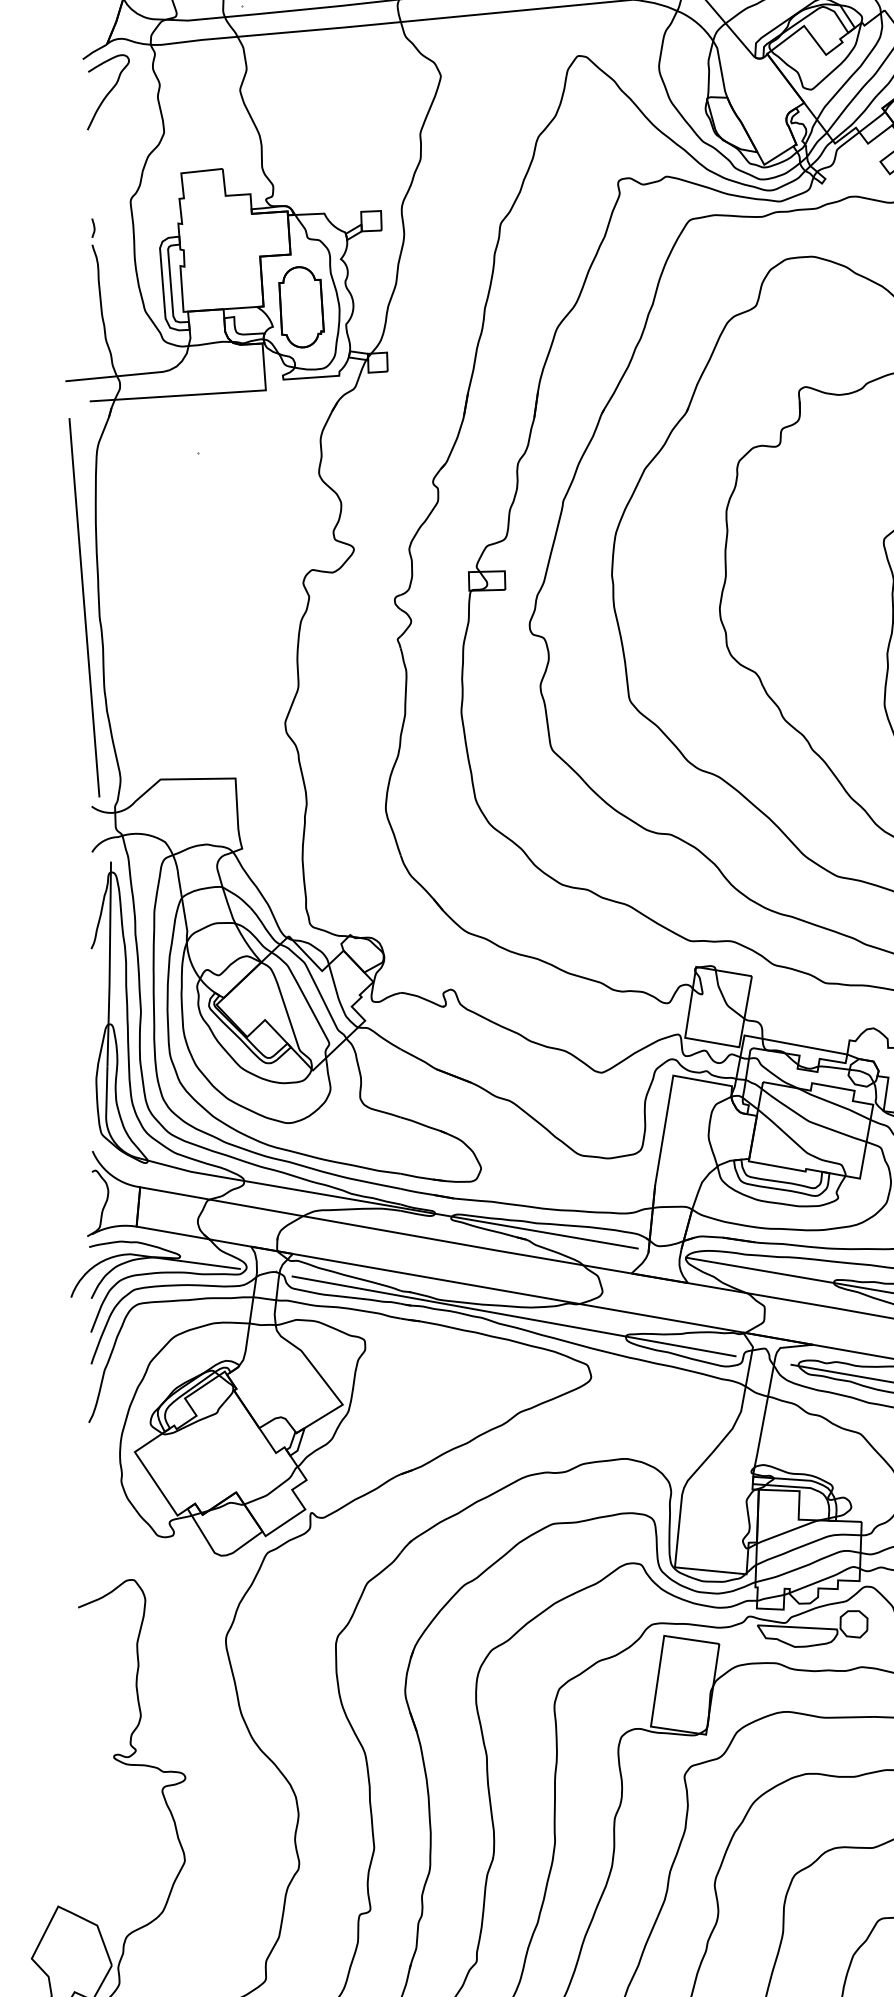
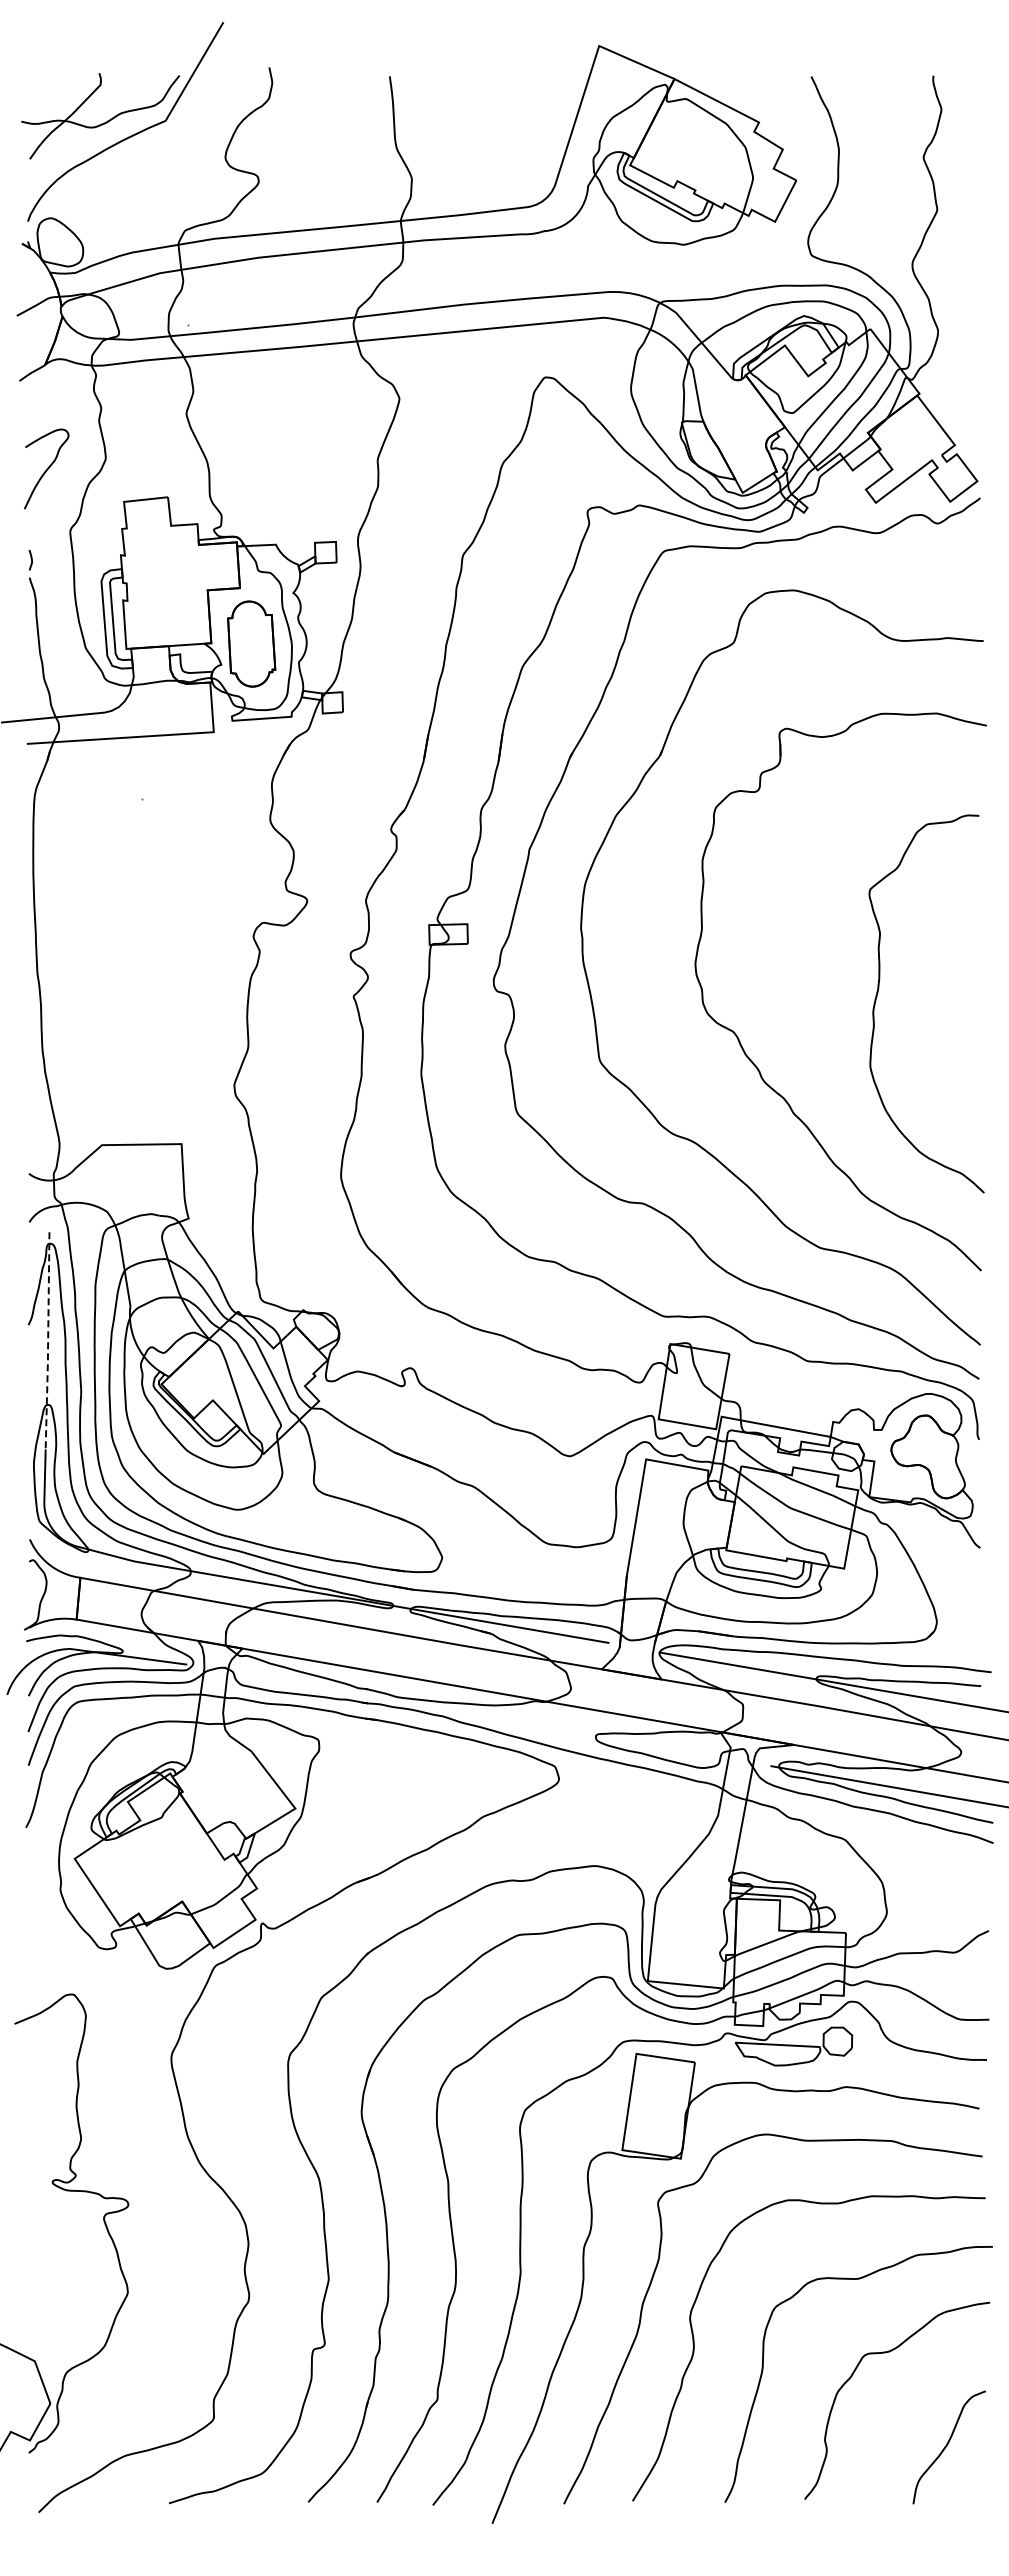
curve: (108, 91) -> (46, 468), moved
line: (84, 607) -> (21, 962), removed
line: (110, 964) -> (48, 1341), solid -> dashed
line: (514, 1316) -> (477, 1714), removed

